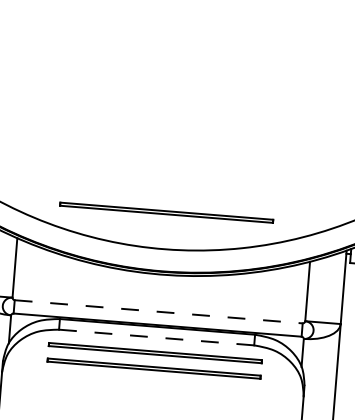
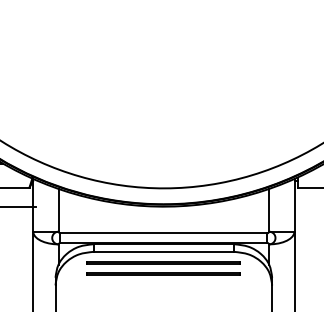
line: (166, 211) -> (163, 161), removed
line: (159, 312) -> (164, 233), dashed -> solid
line: (157, 337) -> (164, 251), dashed -> solid

